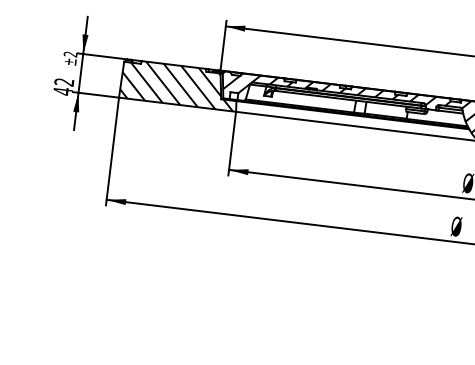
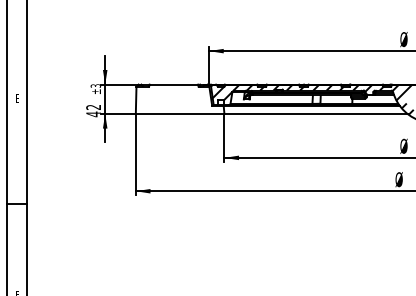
text: (71, 53) -> (96, 85), ±2 -> ±3
hatch: (177, 84) -> (178, 98), removed

